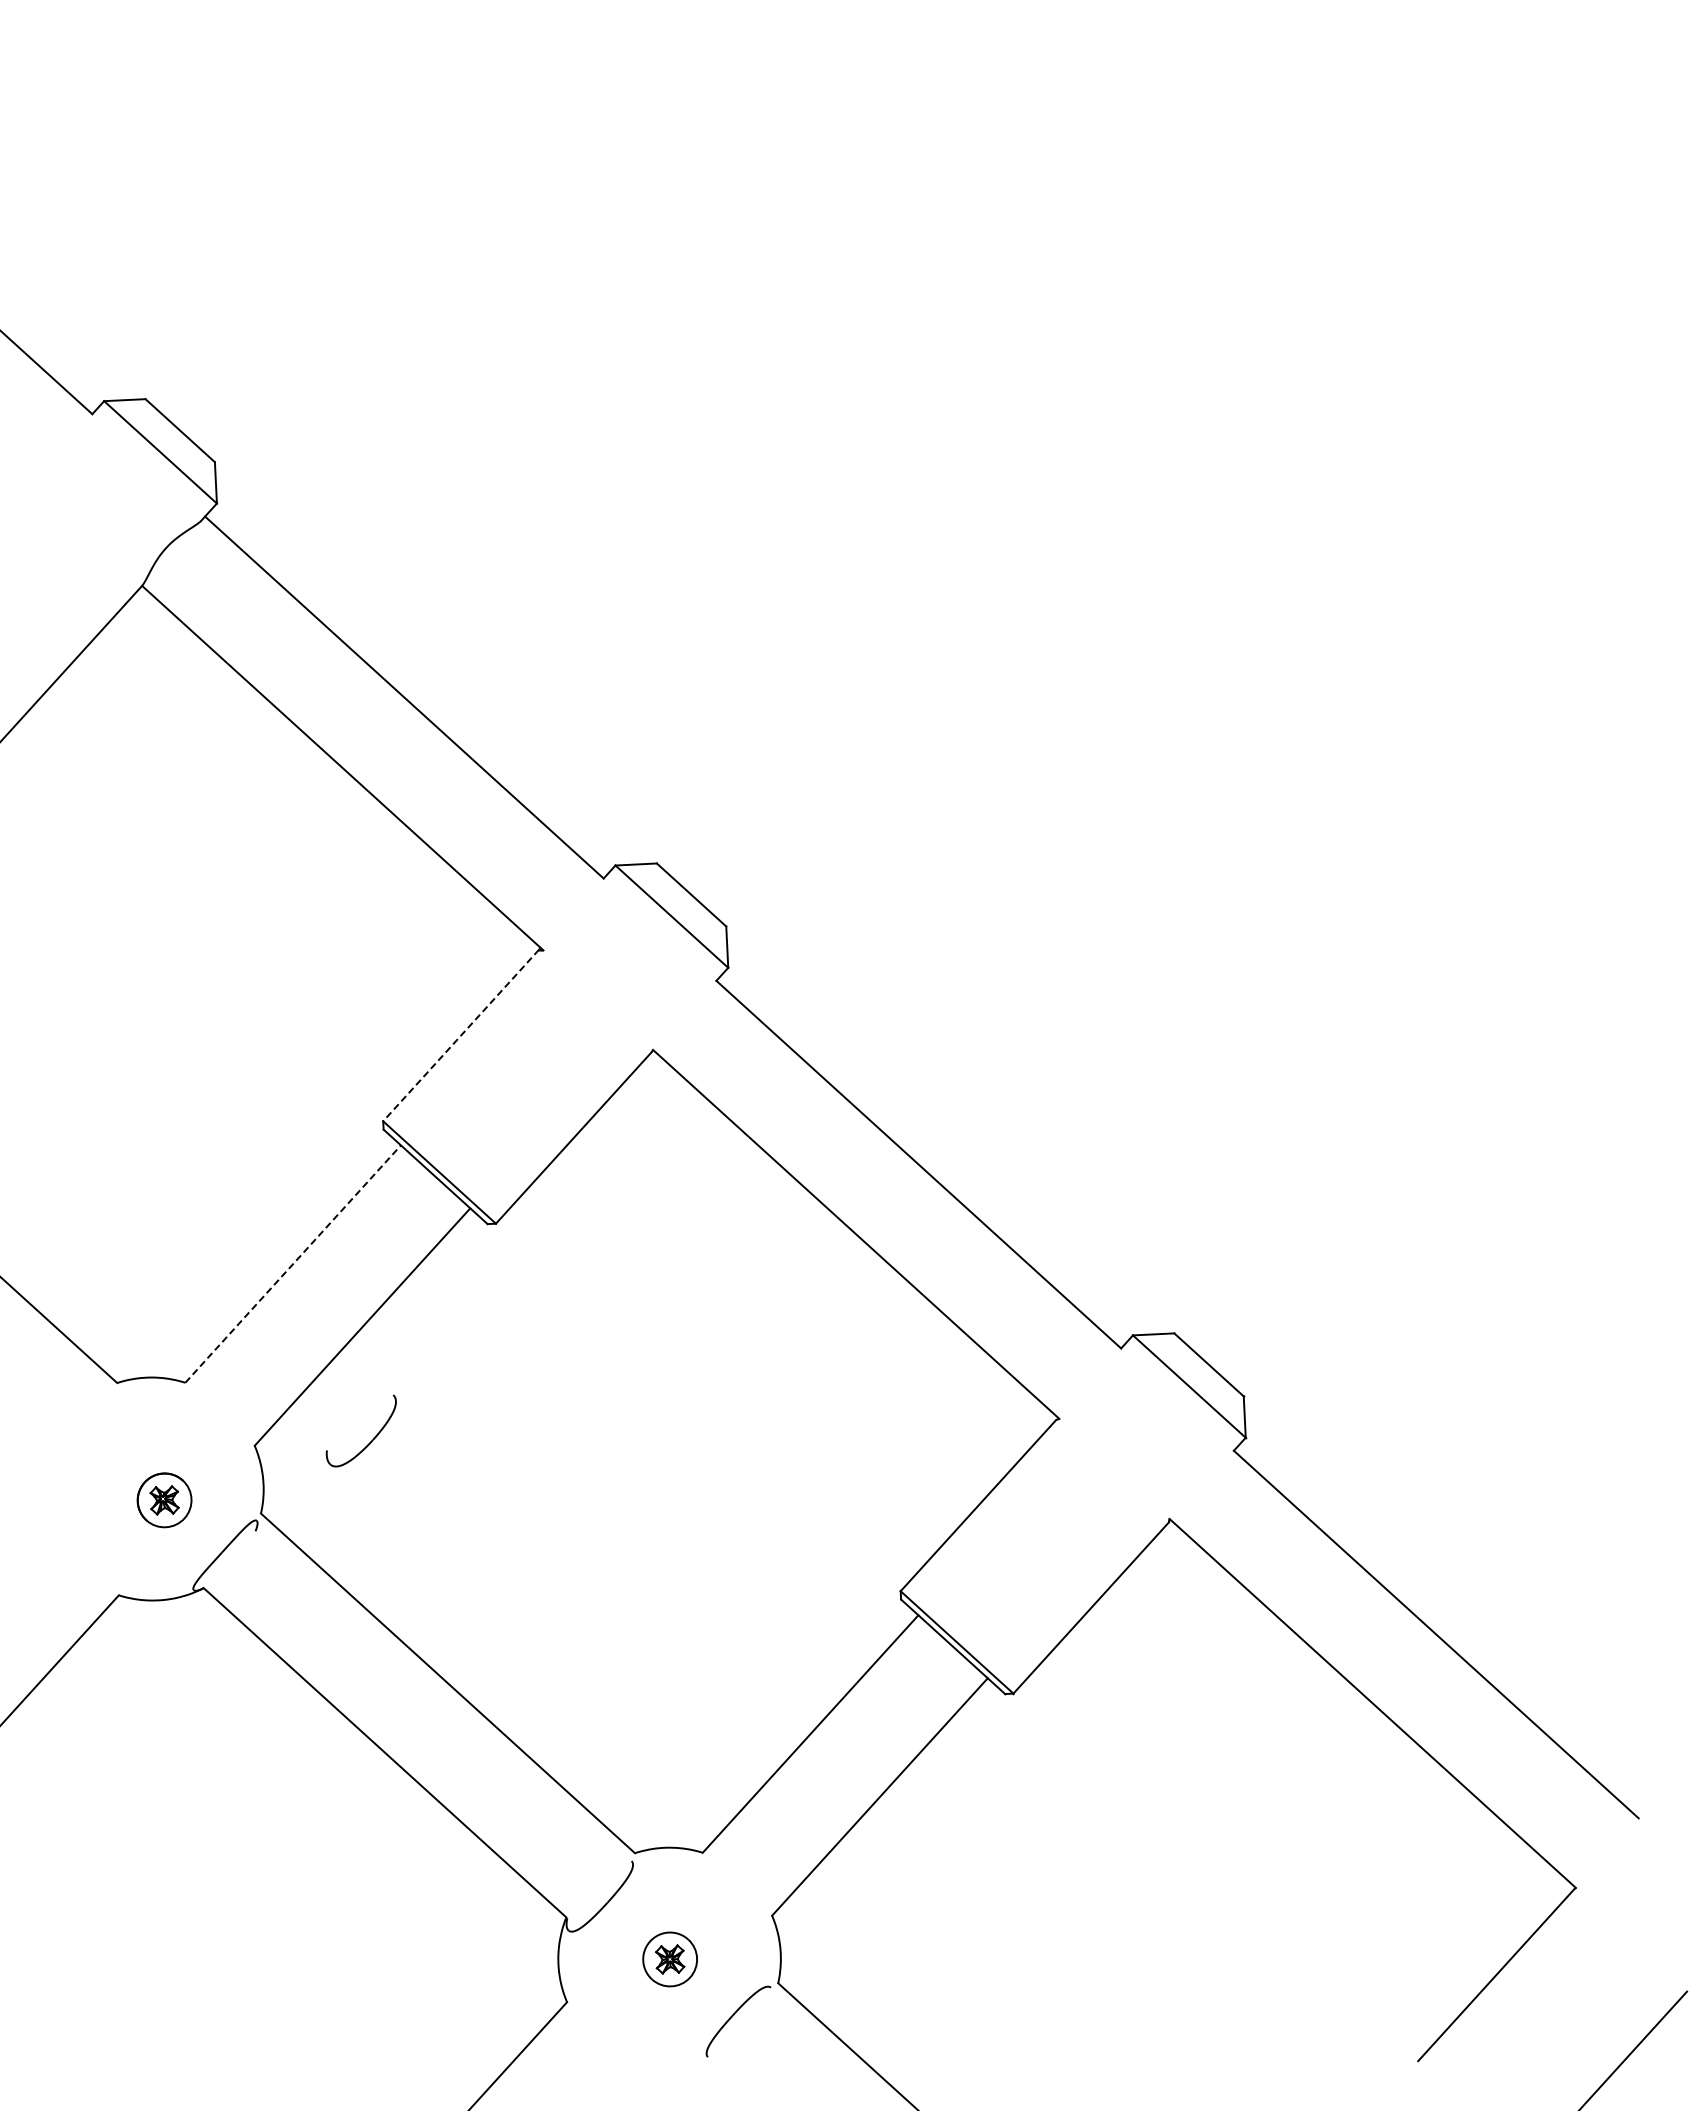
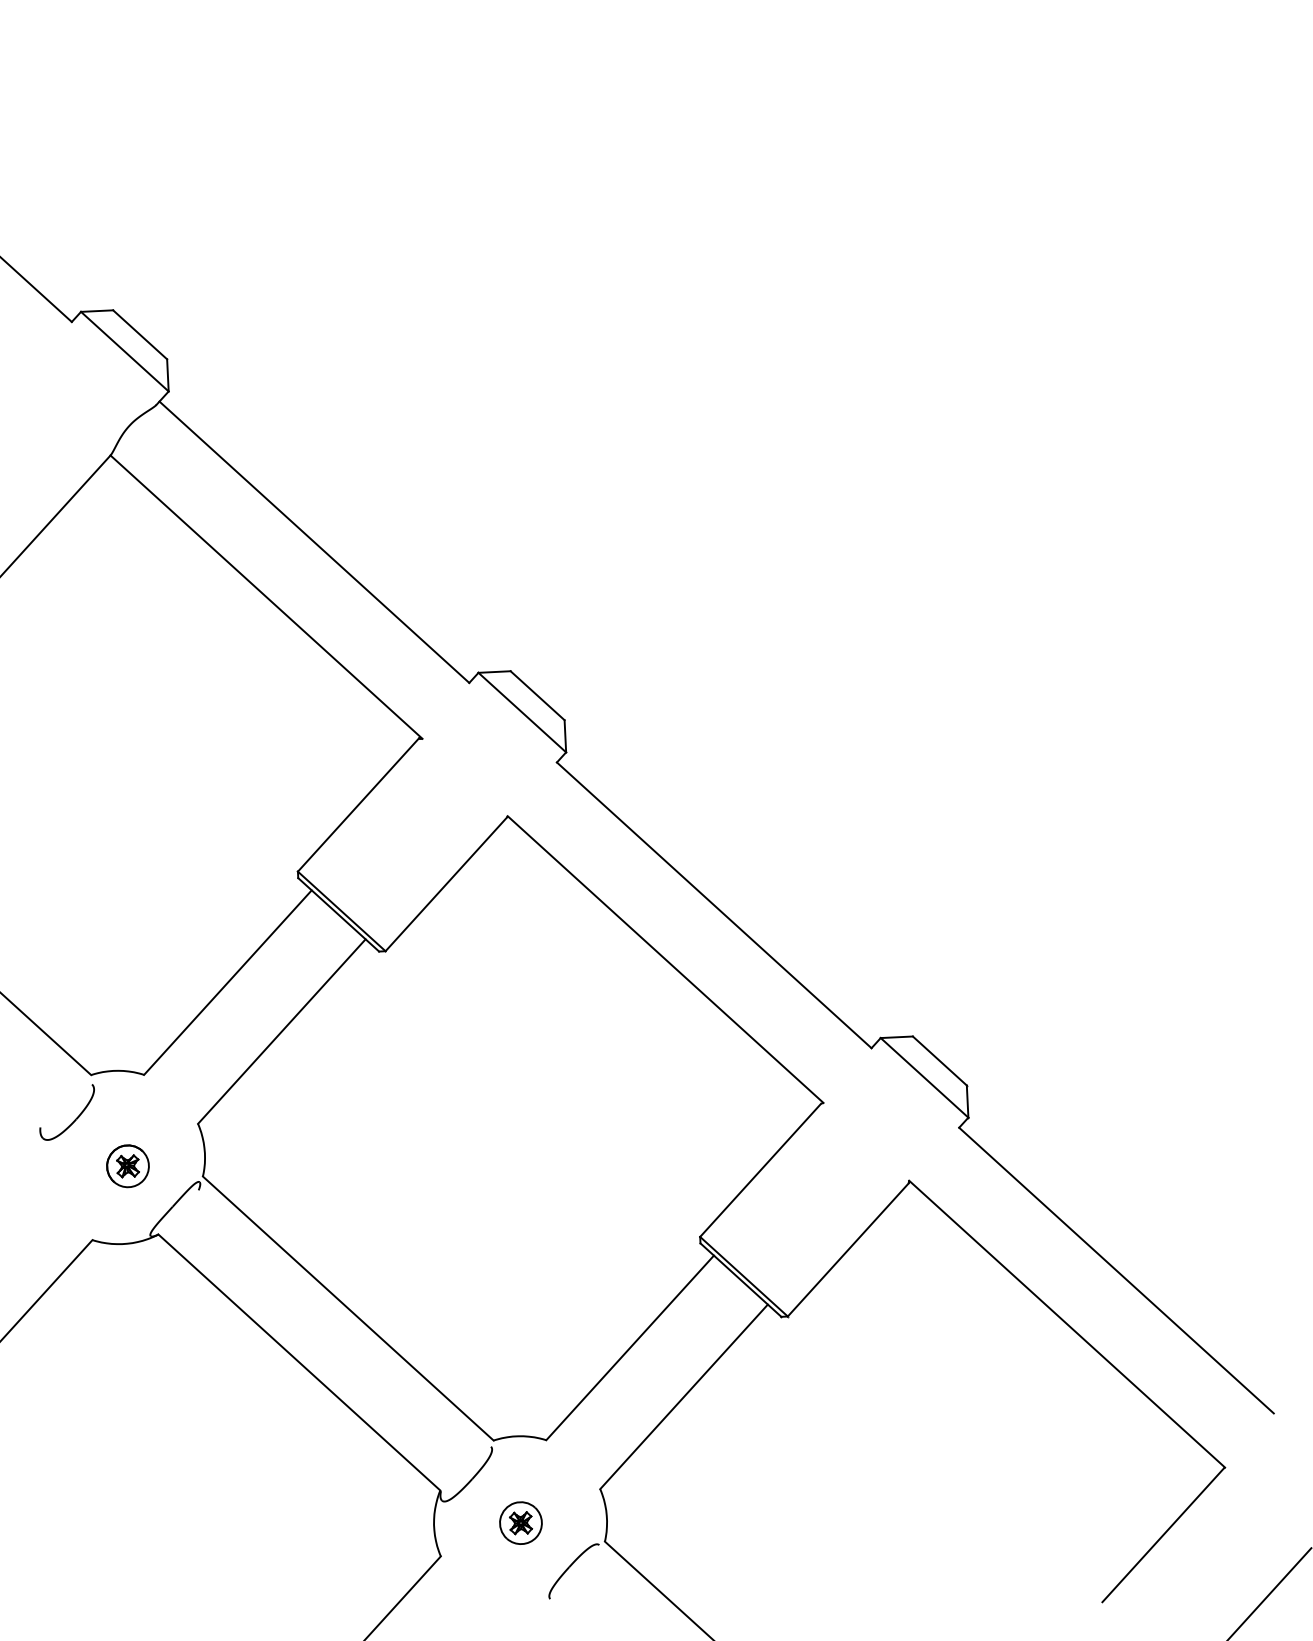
line: (461, 1035) -> (358, 804), dashed -> solid
line: (293, 1263) -> (228, 982), dashed -> solid
part: (373, 1437) -> (76, 1117), moved

